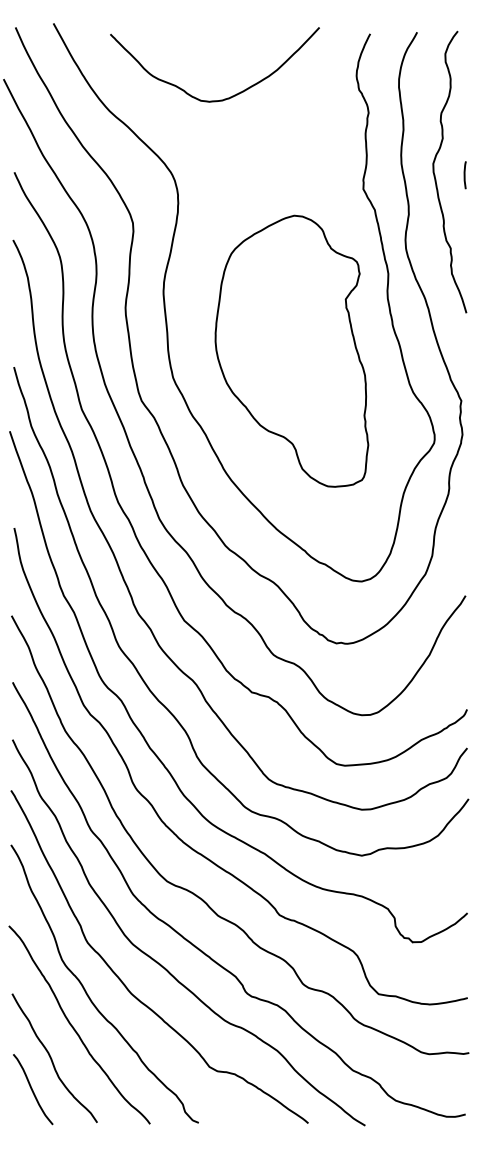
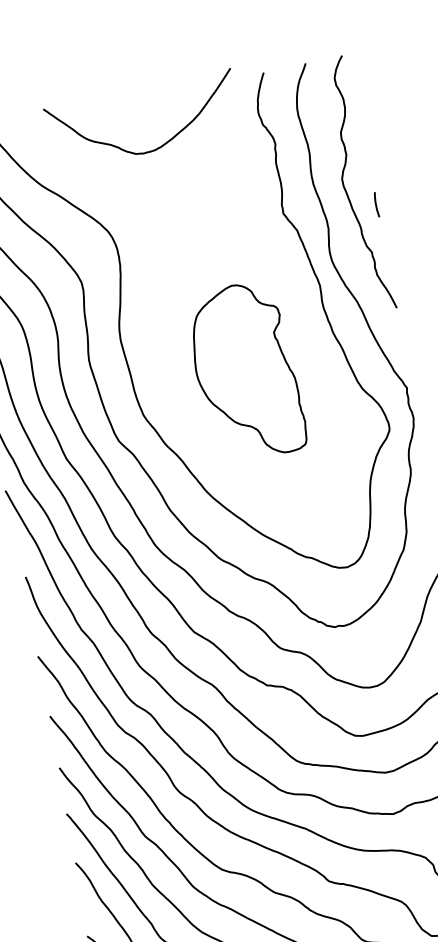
curve: (224, 98) -> (156, 148), moved
line: (464, 175) -> (375, 205), moved
part: (291, 350) -> (245, 370), size x0.7

